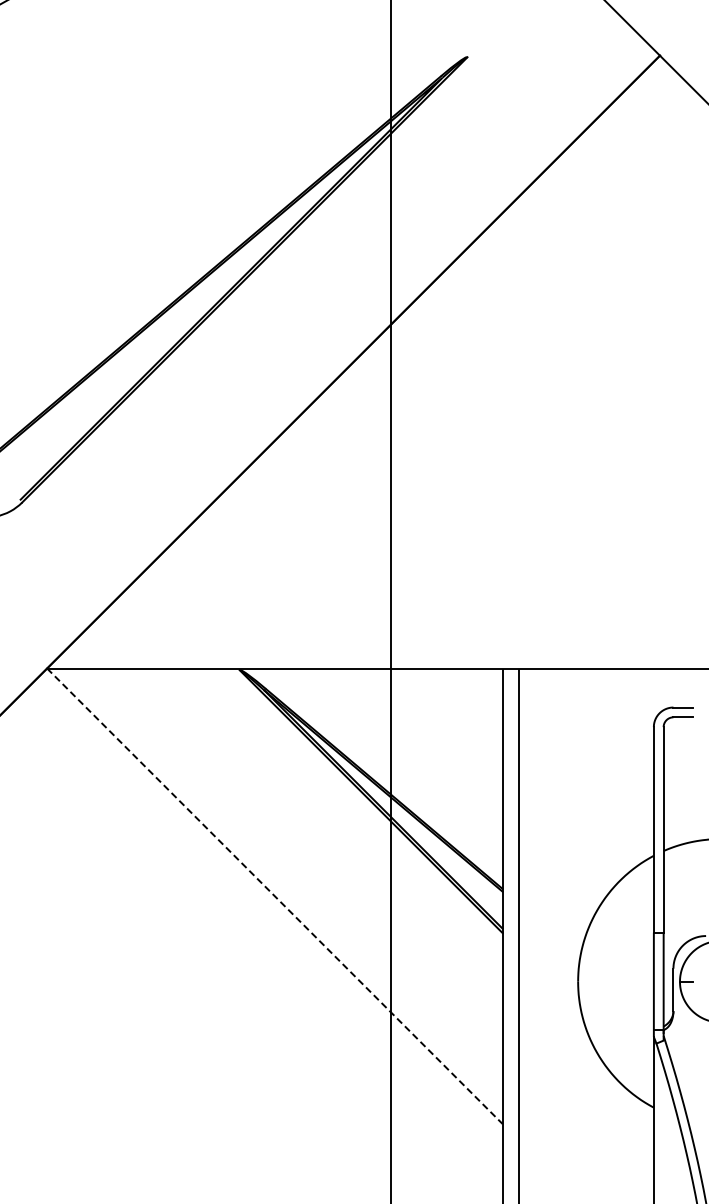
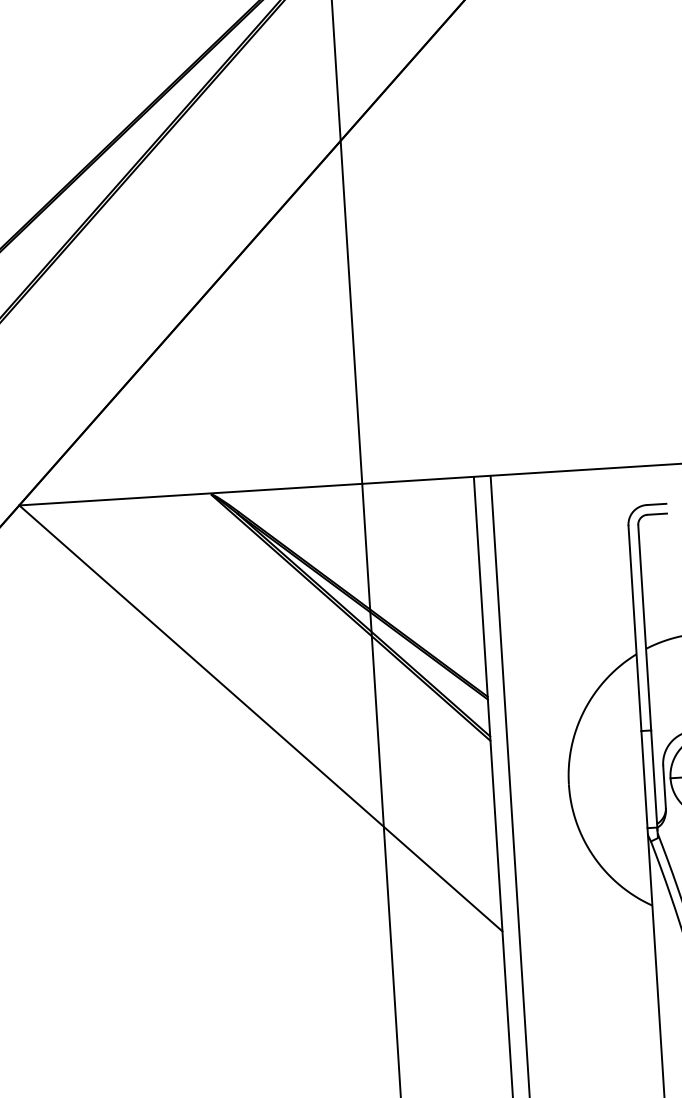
line: (275, 896) -> (261, 718), dashed -> solid

